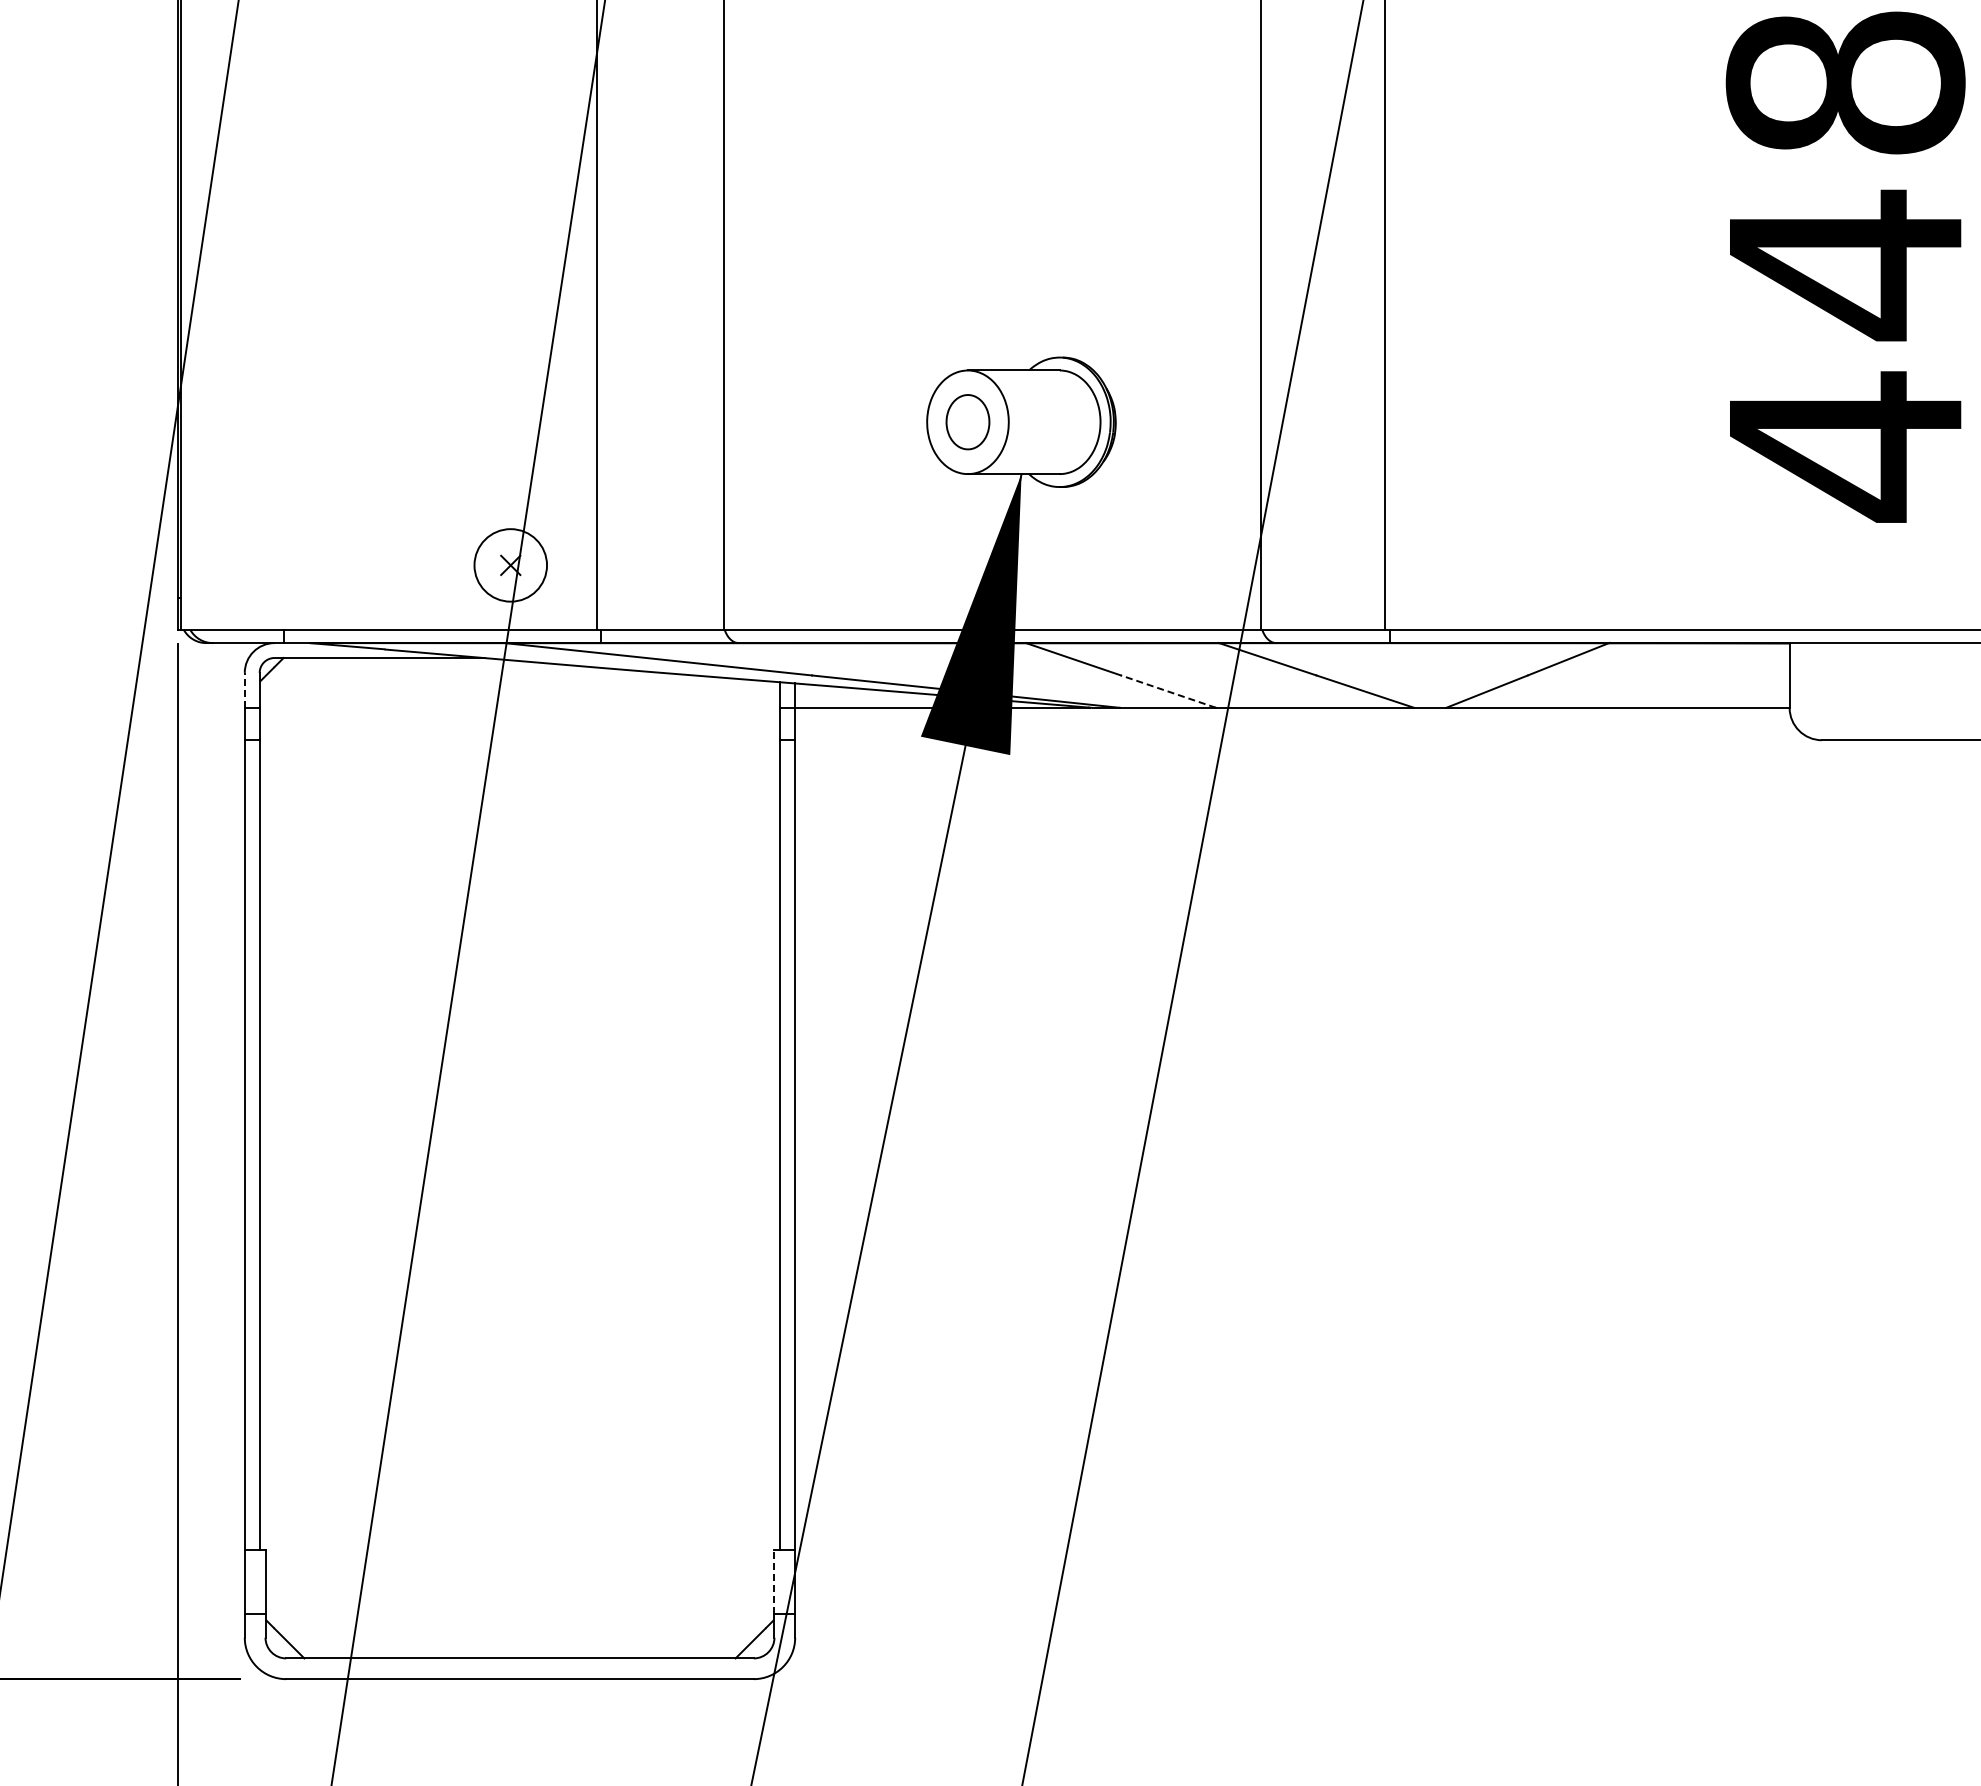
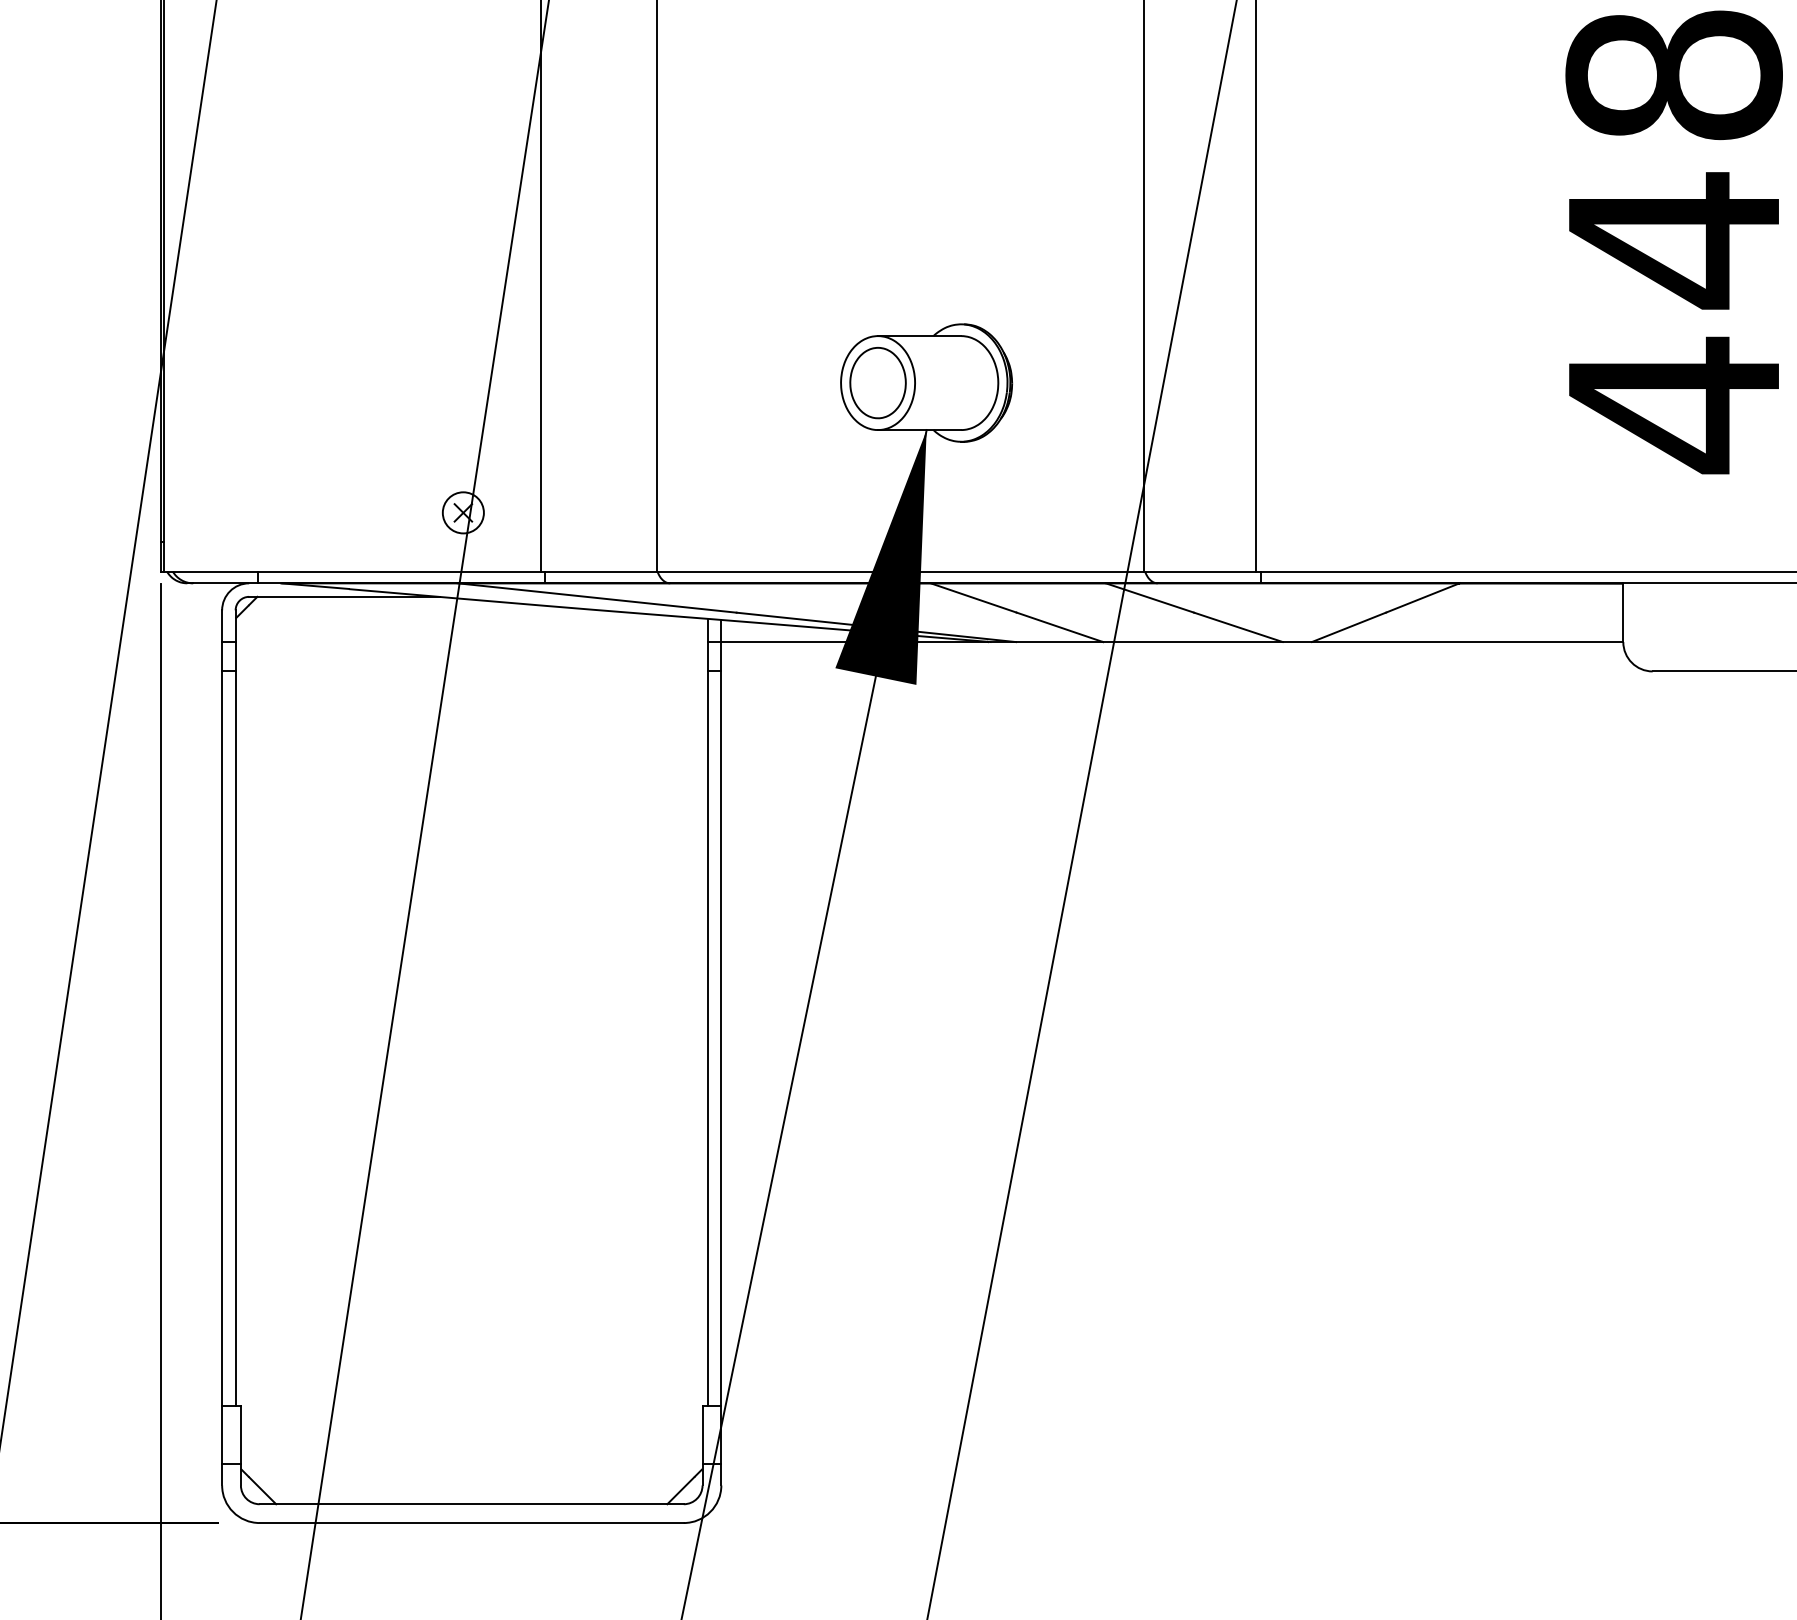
part: (967, 421) -> (877, 382), size x1.43
circle: (510, 565) -> (463, 512), size x0.62
line: (244, 689) -> (221, 625), dashed -> solid
line: (1167, 691) -> (1059, 627), dashed -> solid
line: (774, 1581) -> (702, 1434), dashed -> solid

